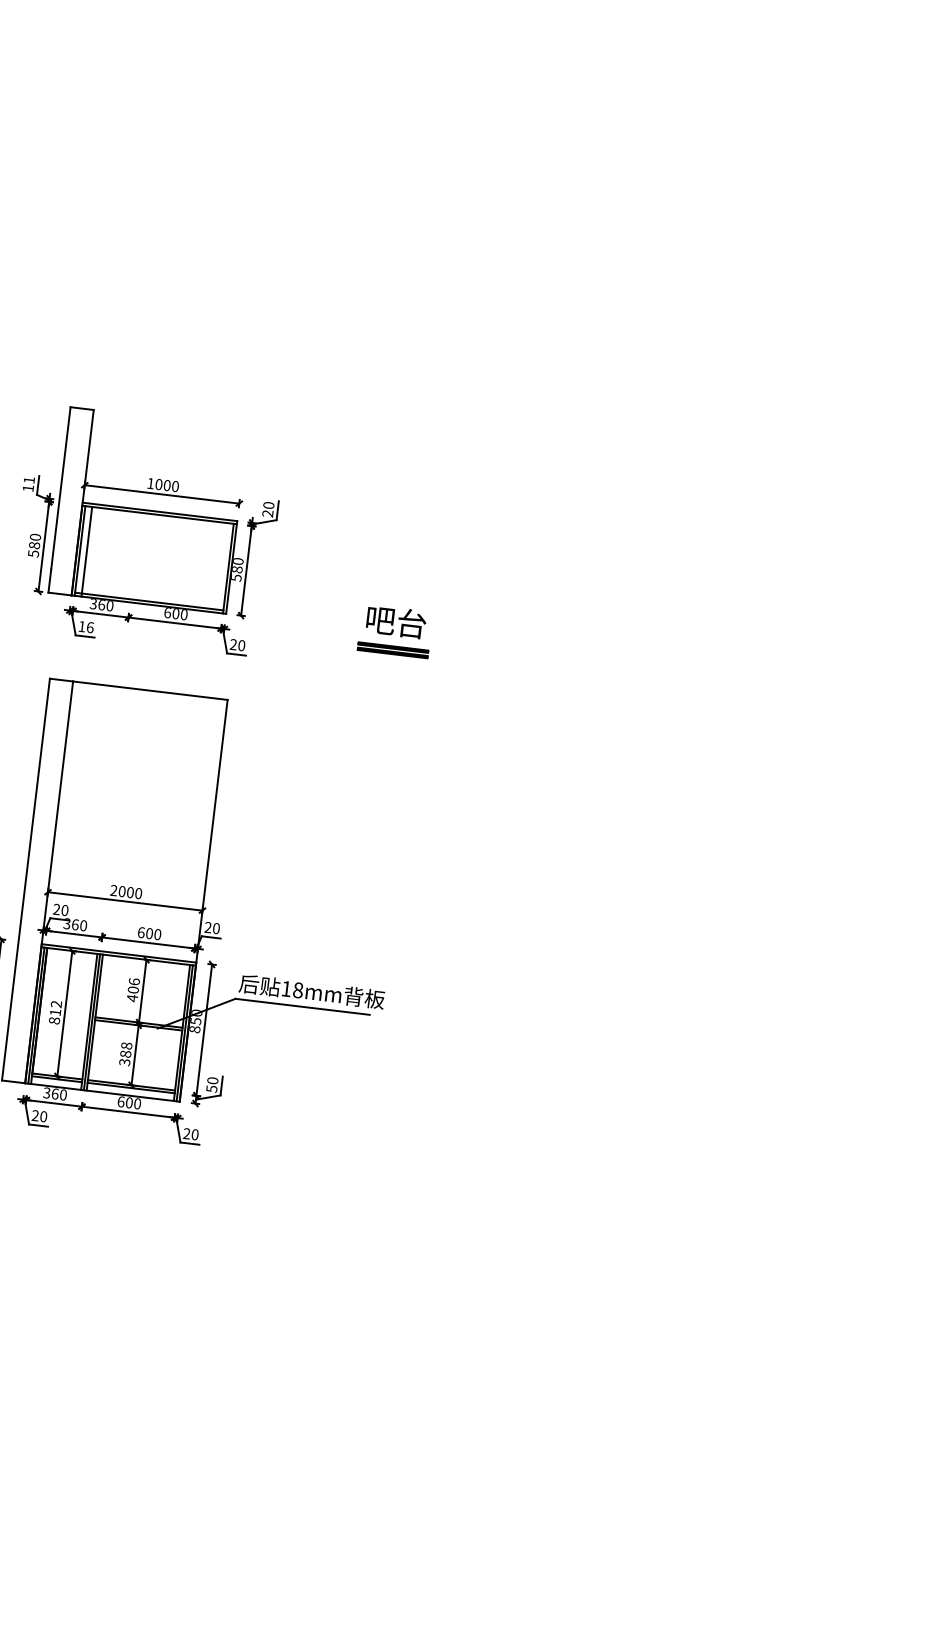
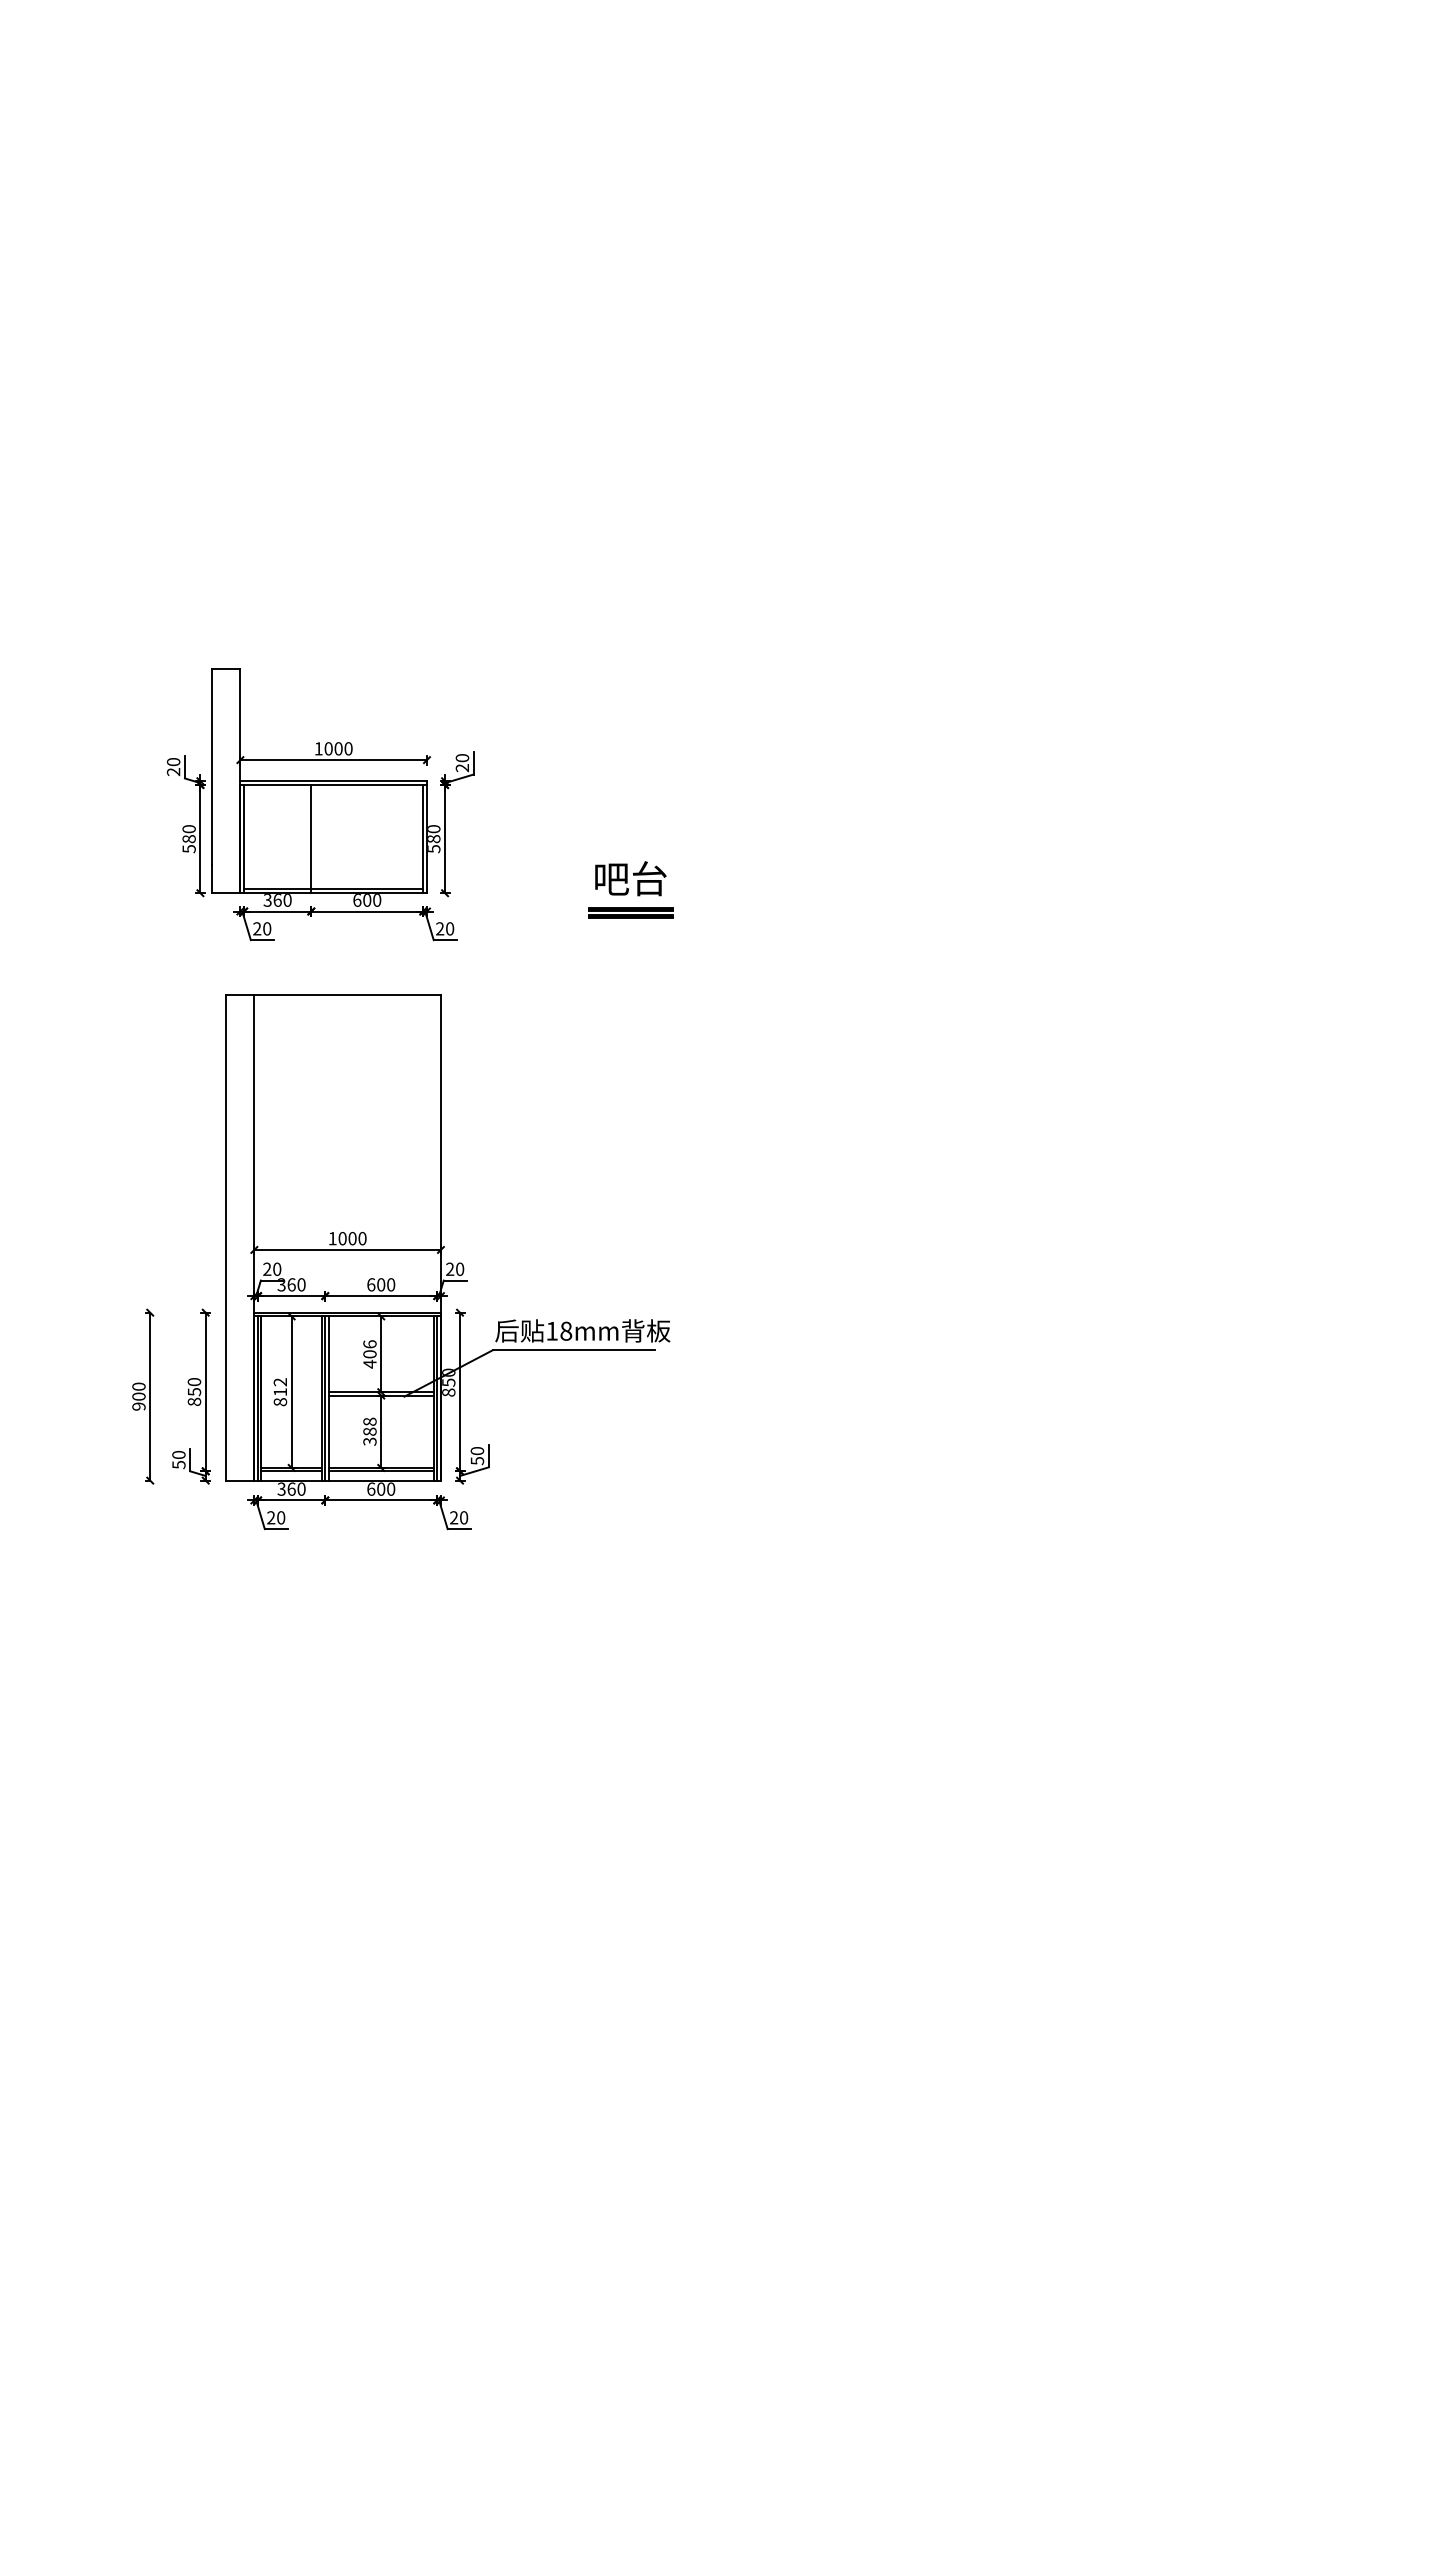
text: (28, 484) -> (173, 767), 11 -> 20
line: (87, 551) -> (311, 838), moved
text: (86, 626) -> (262, 928), 16 -> 20
text: (113, 890) -> (332, 1238), 2000 -> 1000

